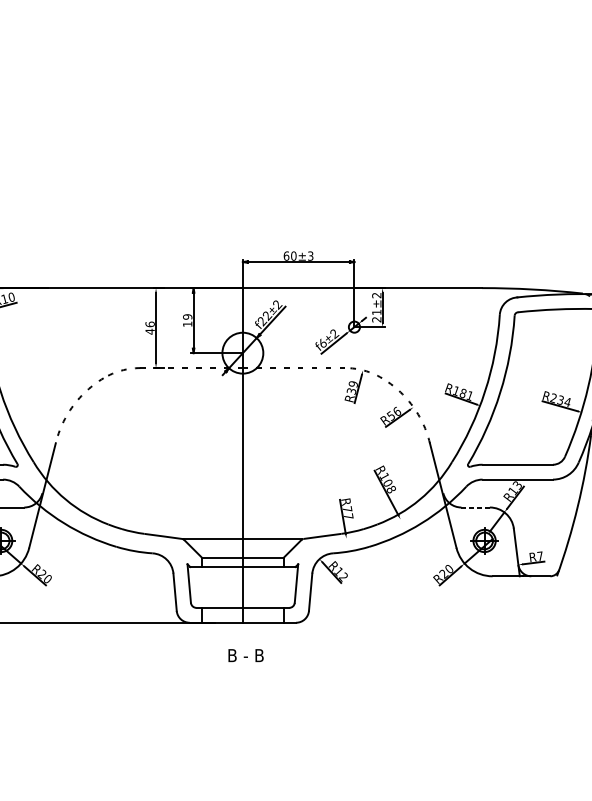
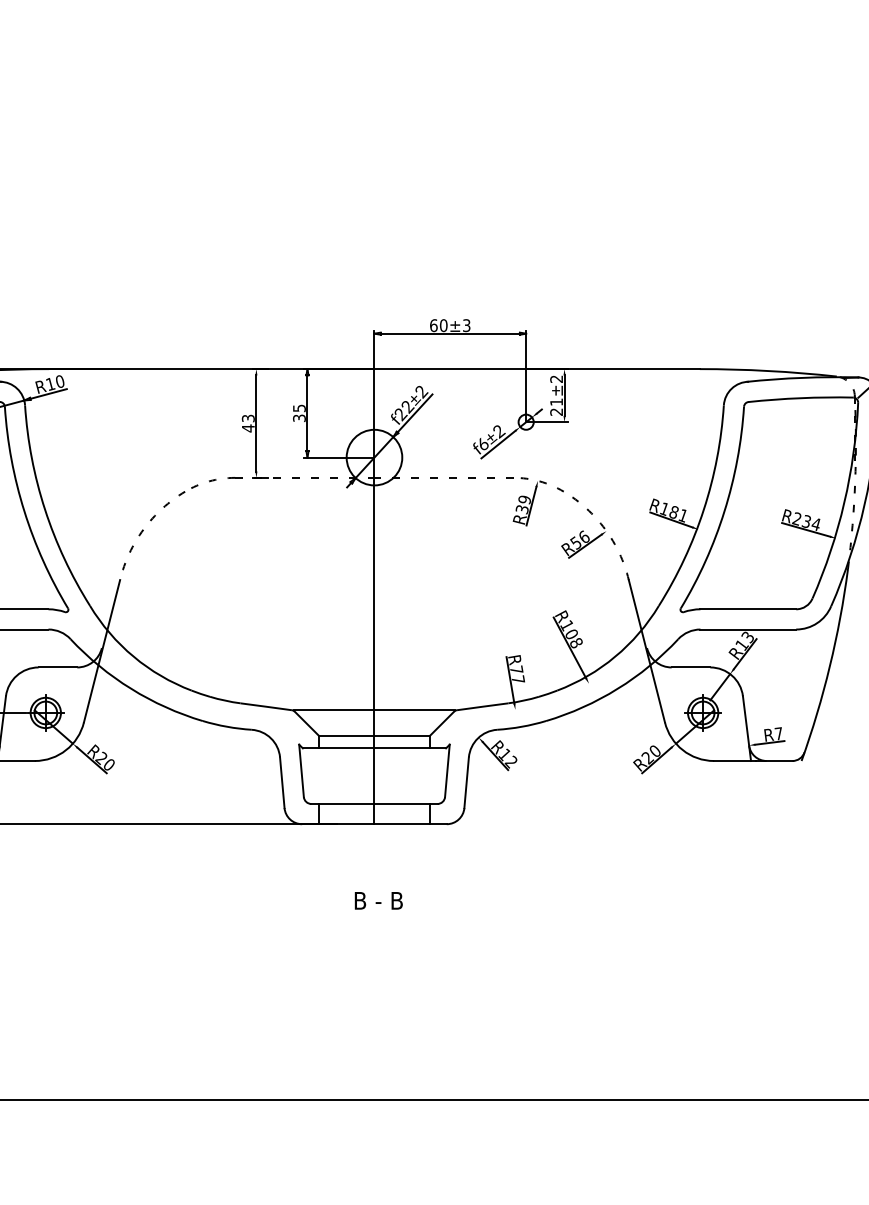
text: (187, 320) -> (299, 413), 19 -> 35
text: (149, 324) -> (247, 418), 46 -> 43
line: (475, 507) -> (690, 667), dashed -> solid
text: (245, 655) -> (378, 900), moved

